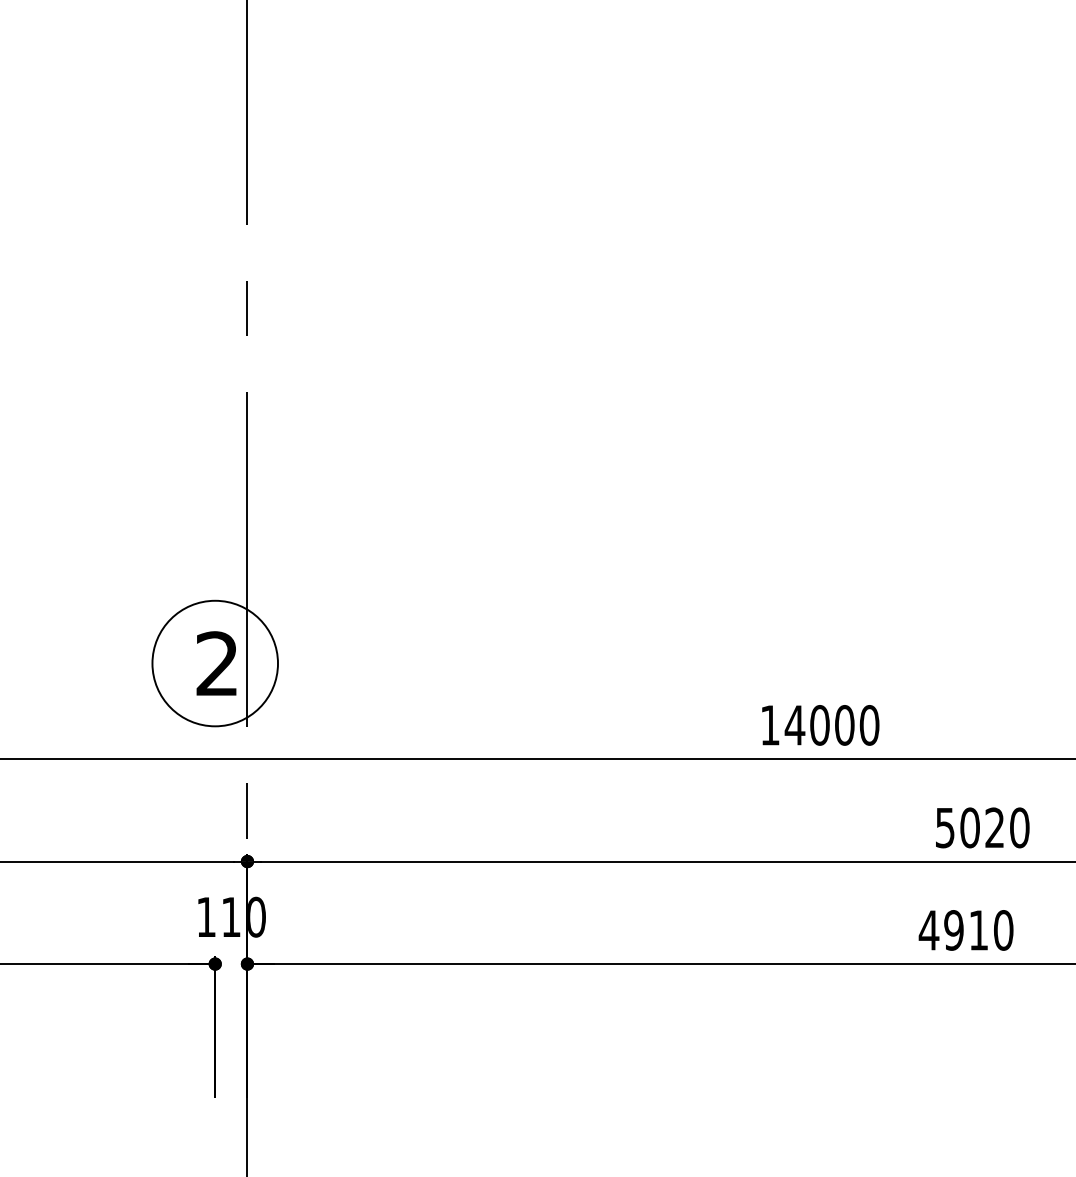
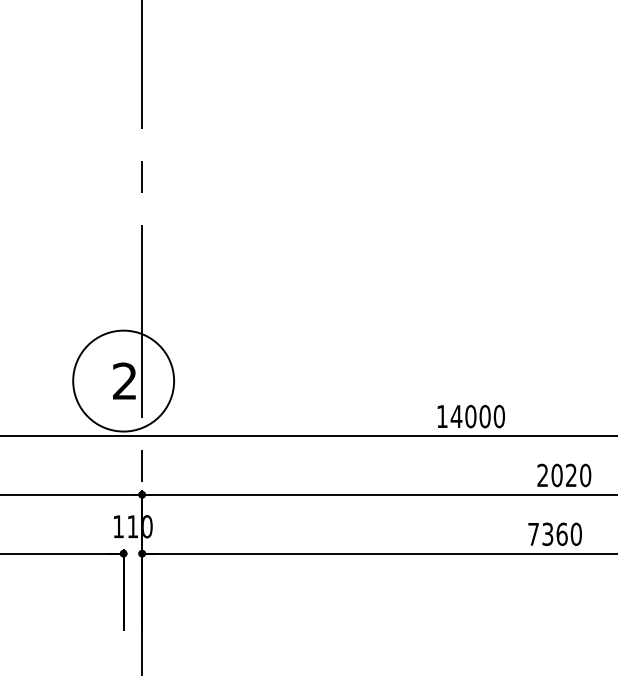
circle: (214, 664) -> (123, 381), size x1.4
text: (944, 827) -> (542, 475), 5020 -> 2020
text: (953, 928) -> (547, 533), 4910 -> 7360

